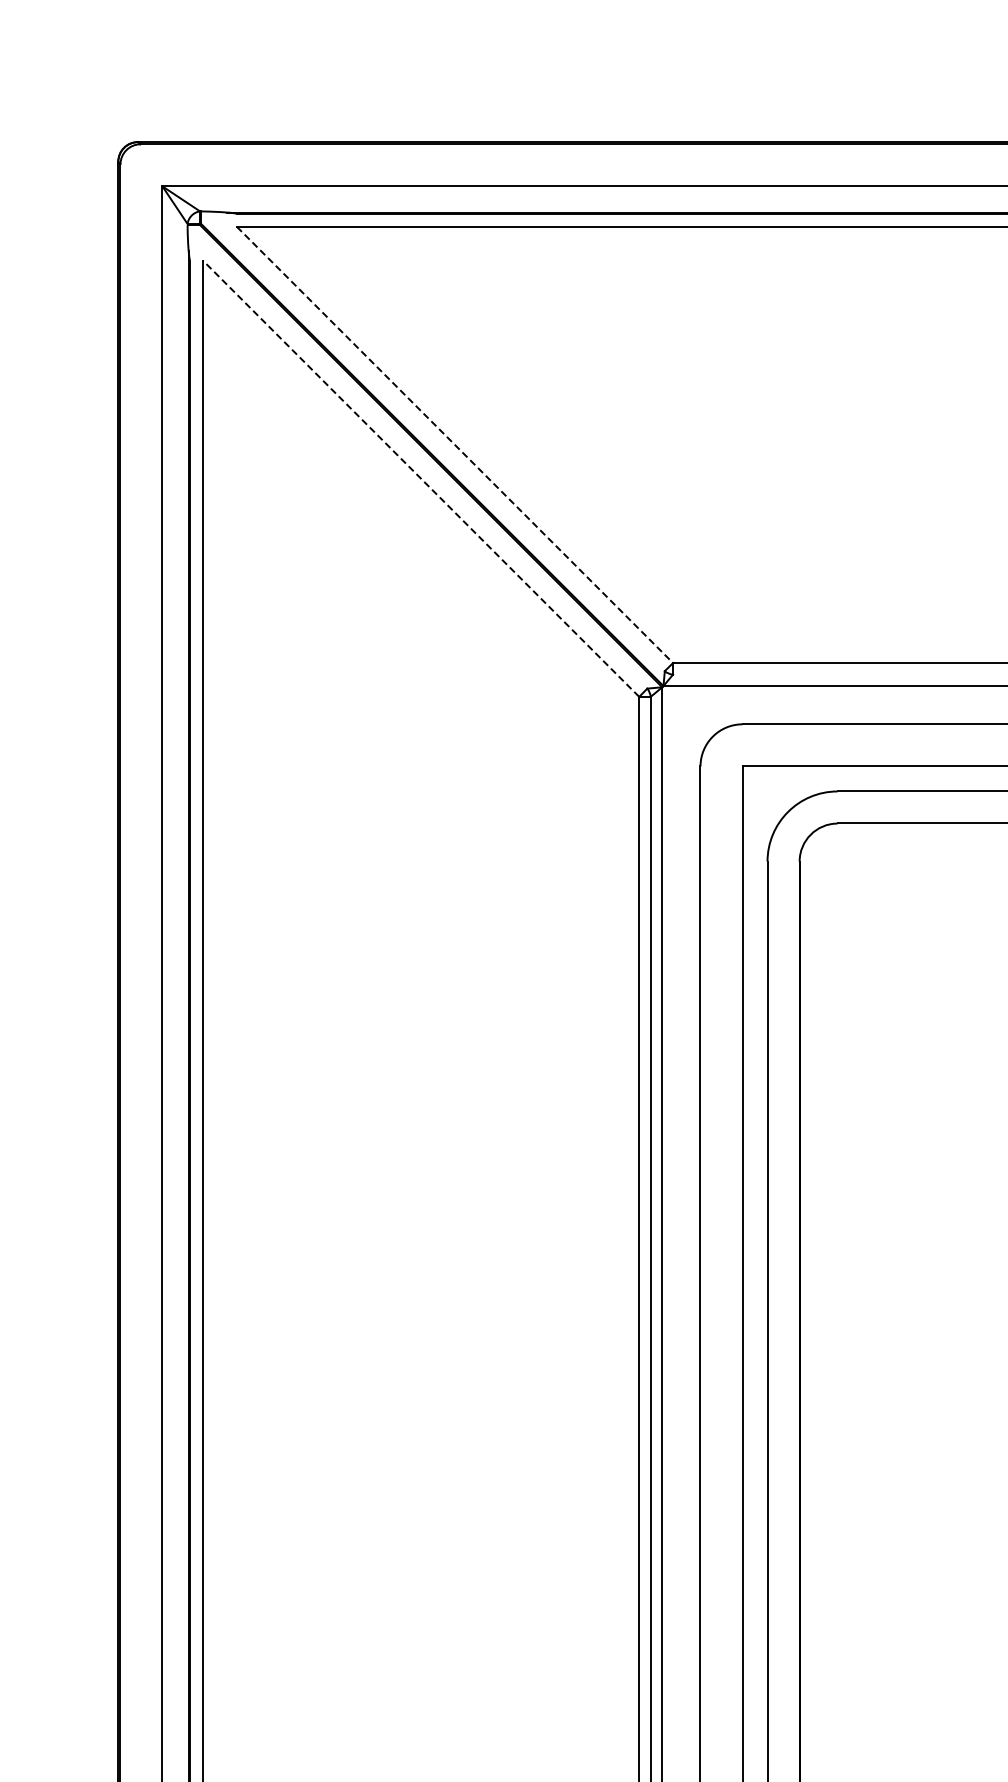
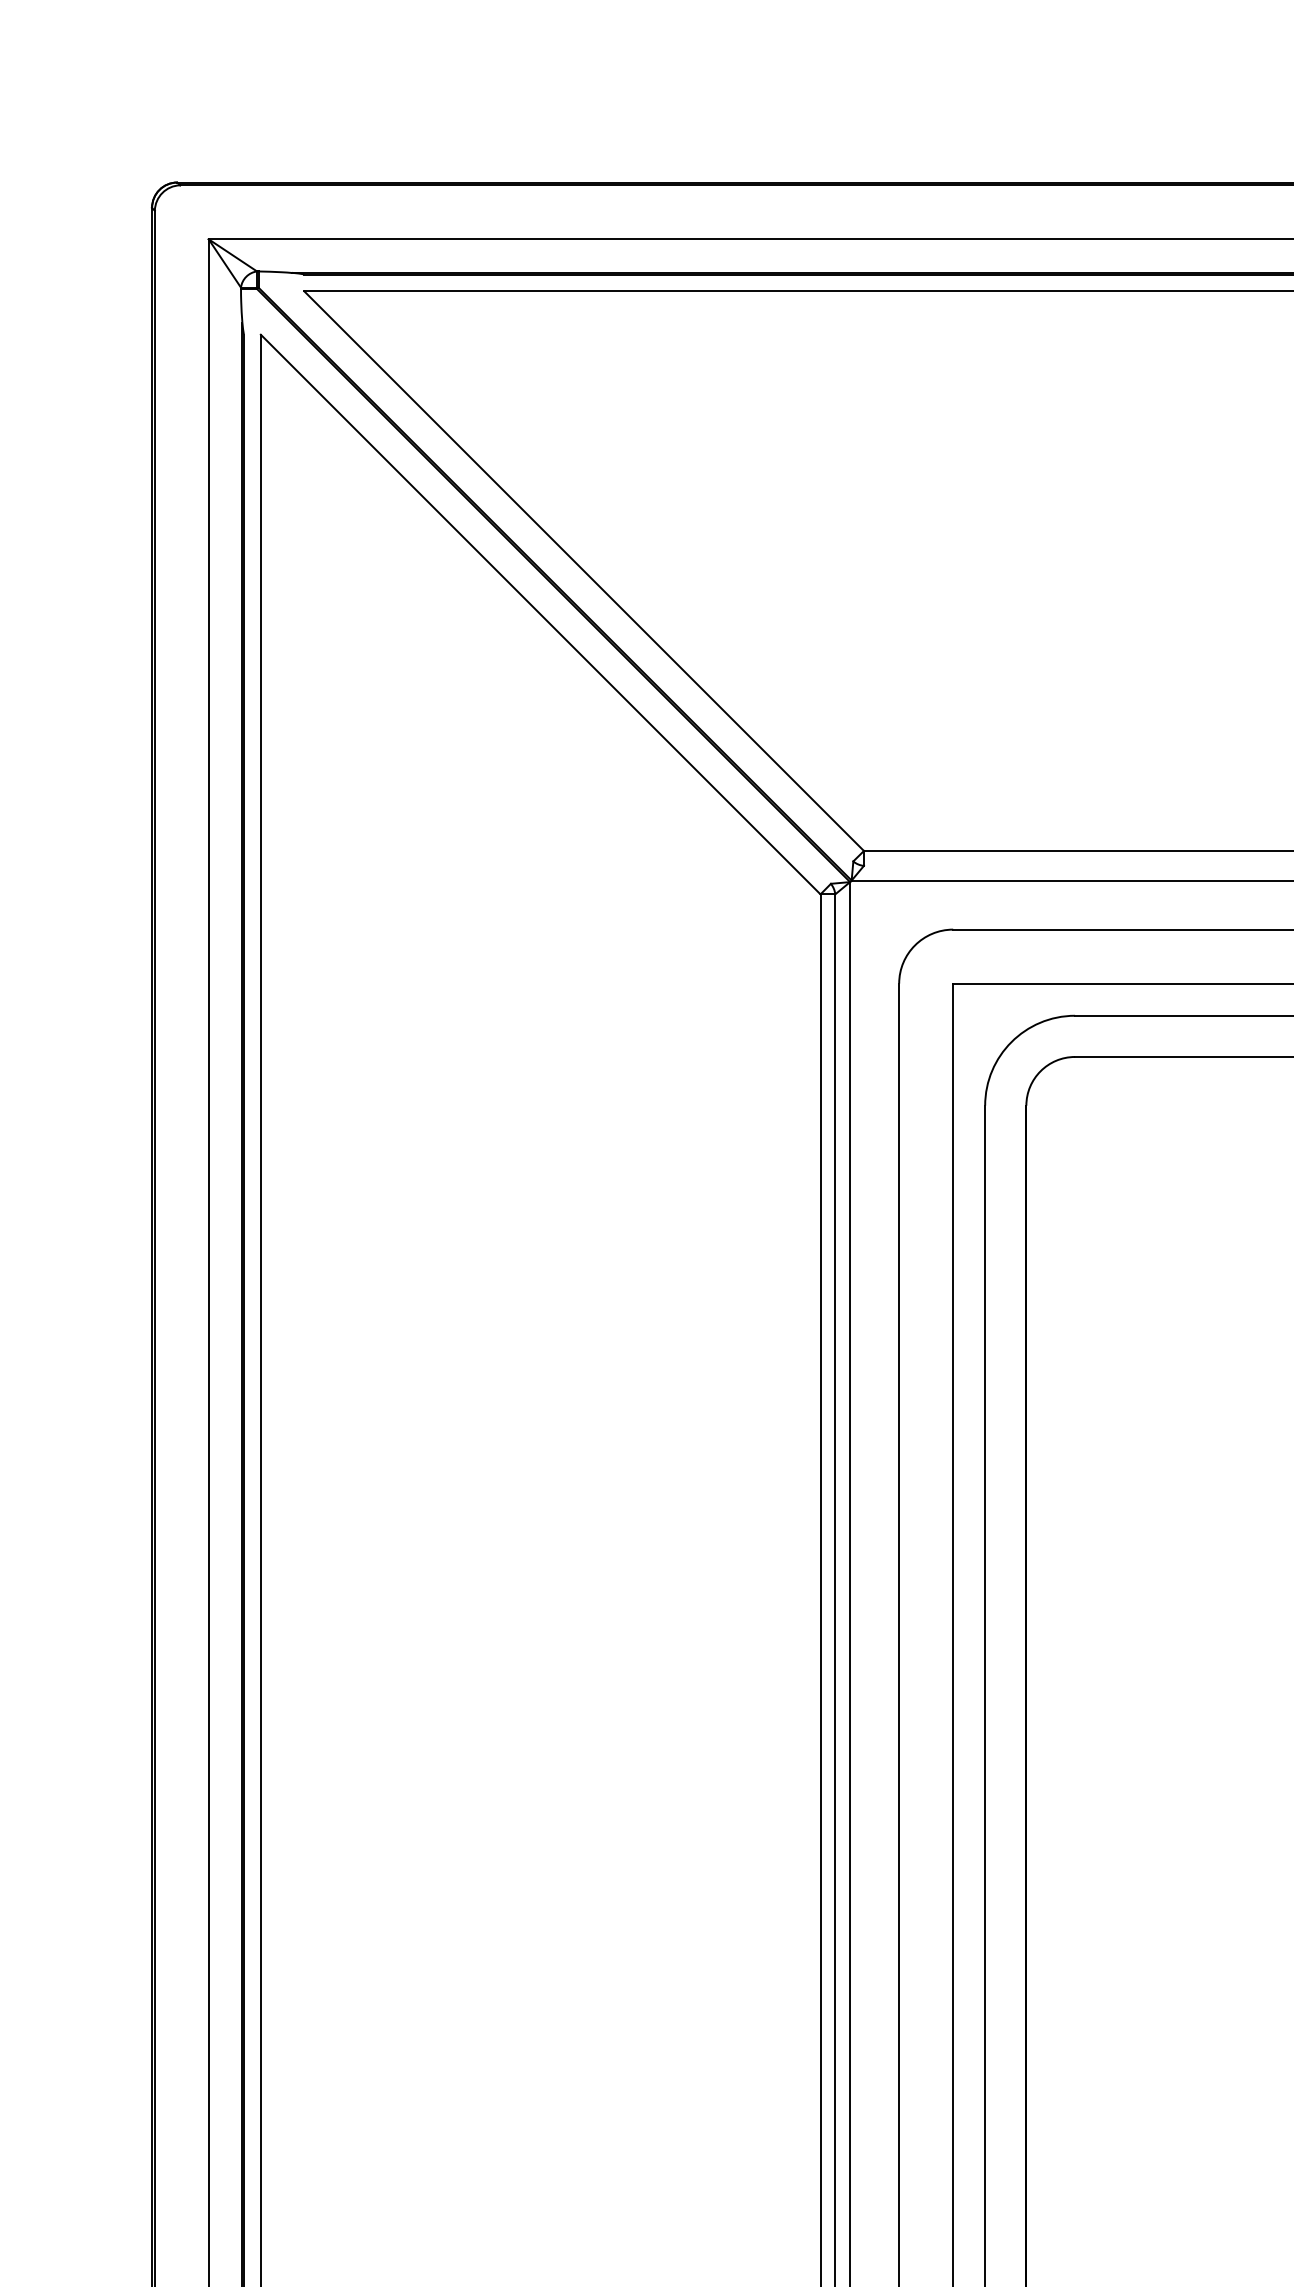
line: (455, 445) -> (584, 571), dashed -> solid
line: (420, 478) -> (539, 614), dashed -> solid

